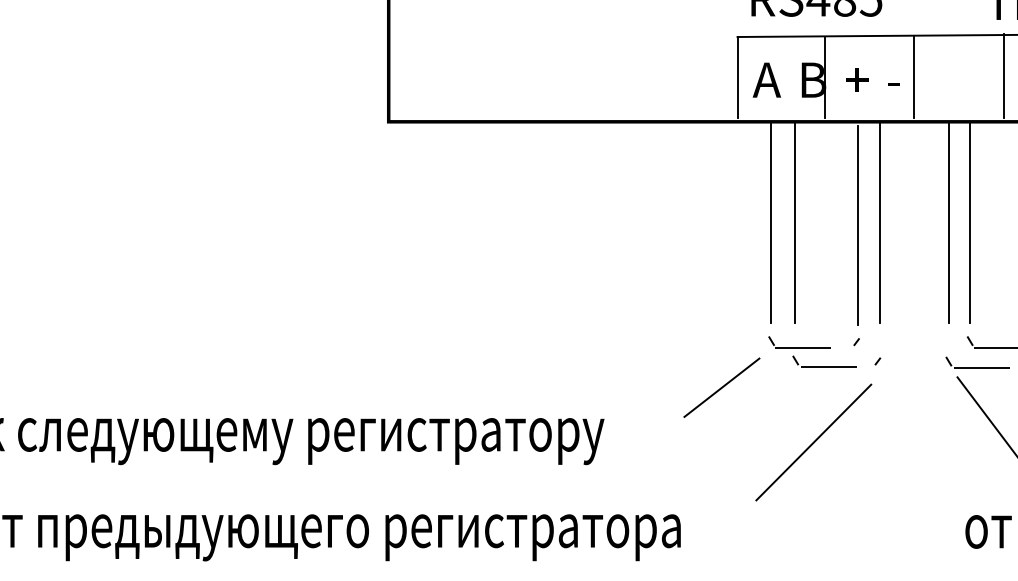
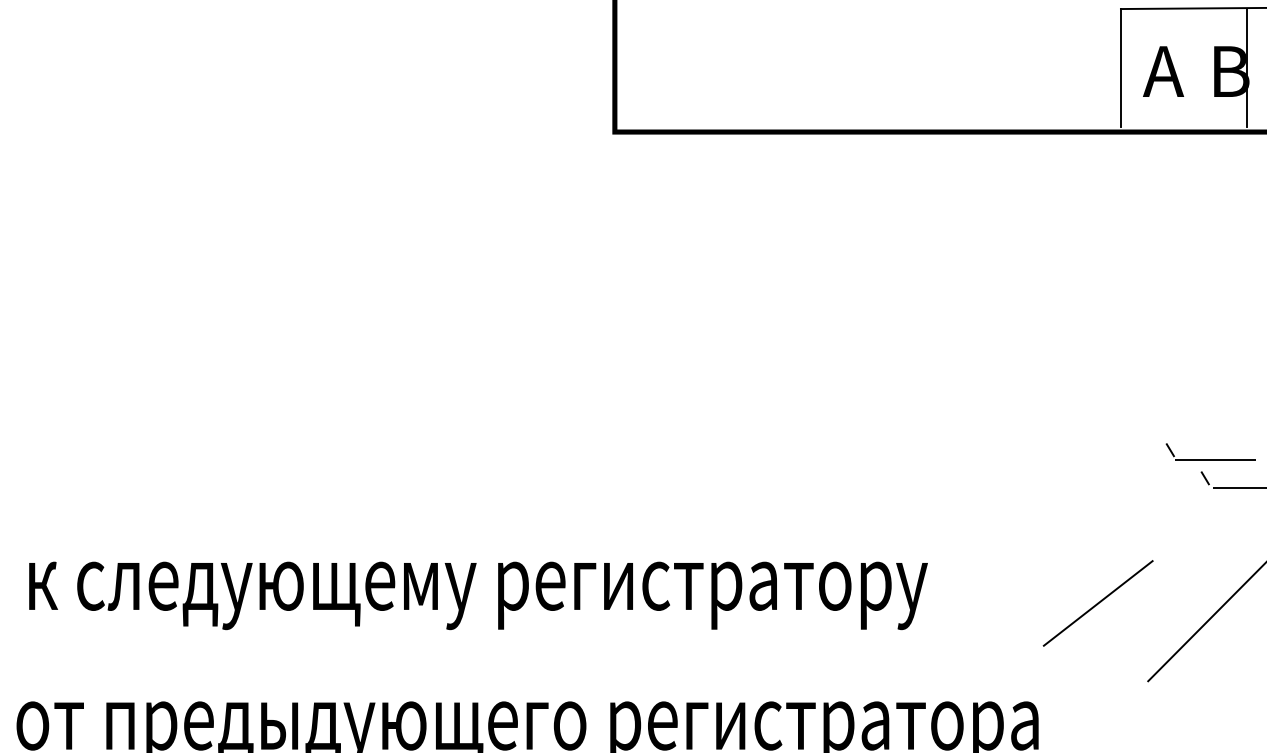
line: (771, 223) -> (1170, 279), removed
line: (795, 223) -> (1204, 279), removed
line: (721, 387) -> (1097, 603), moved

